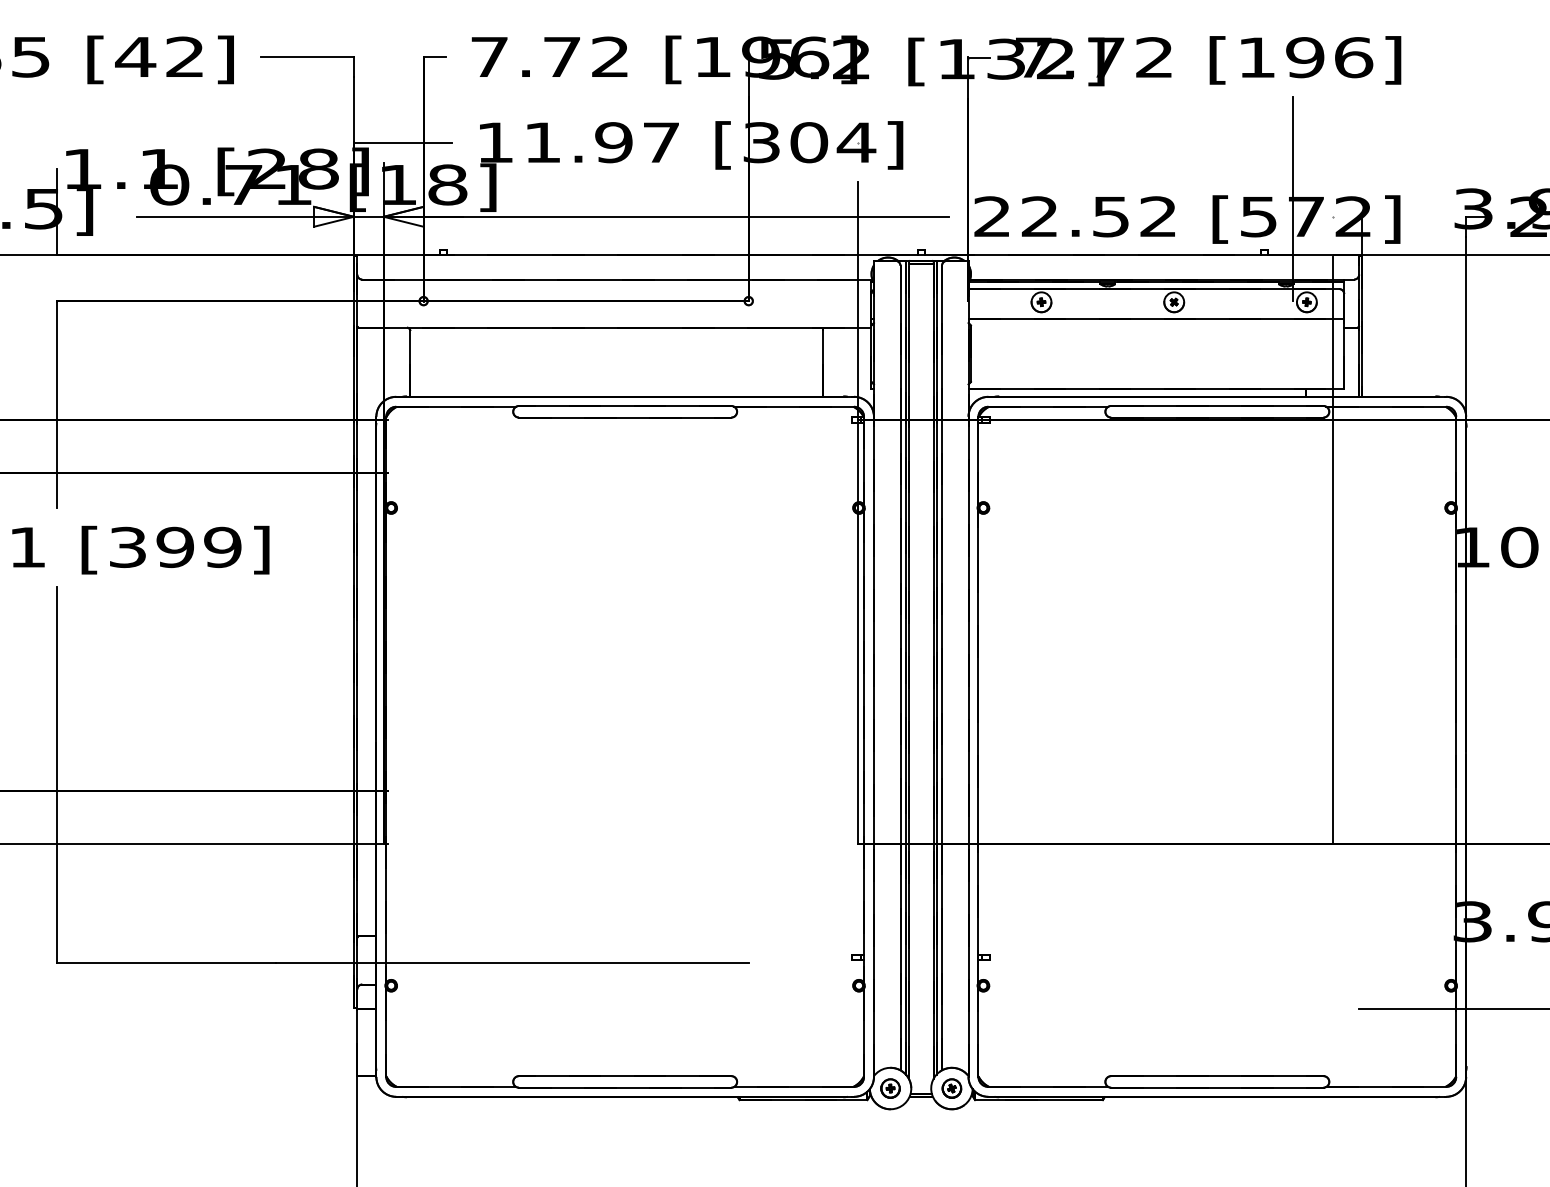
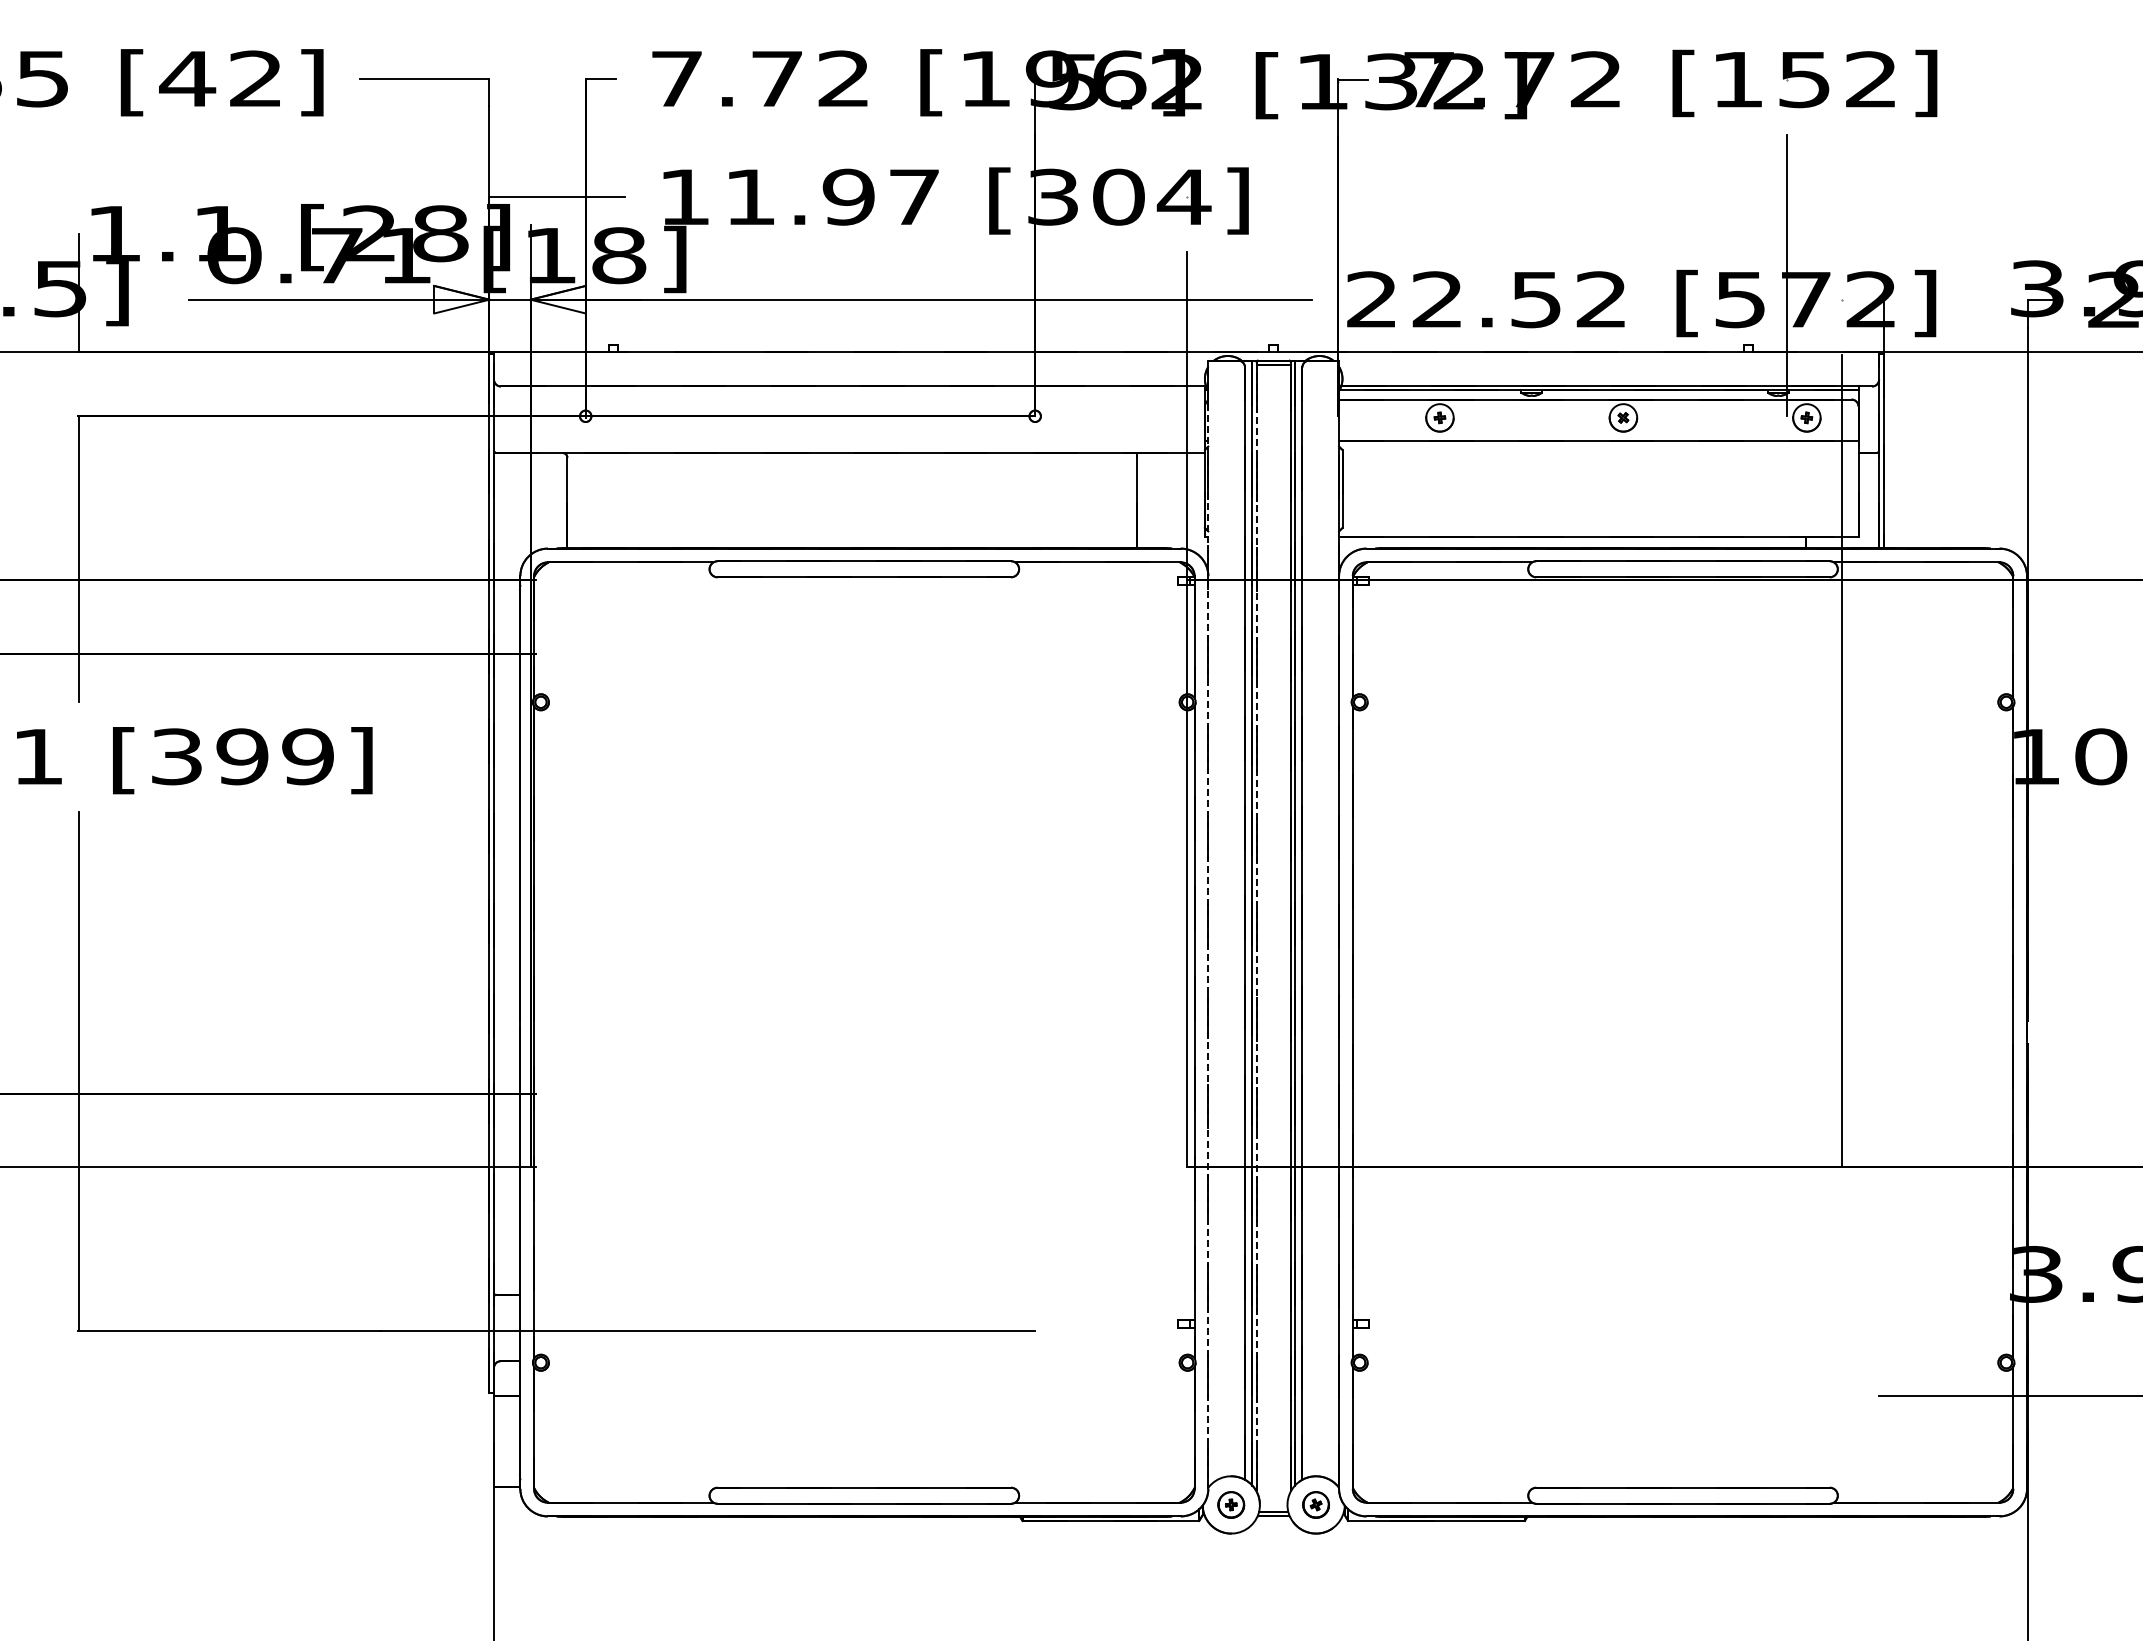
text: (1329, 57) -> (1838, 79), [196] -> [152]
line: (874, 668) -> (1208, 924), solid -> dashed
line: (908, 669) -> (1256, 925), solid -> dashed

